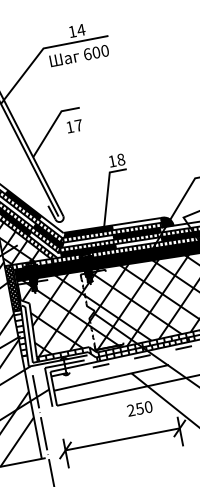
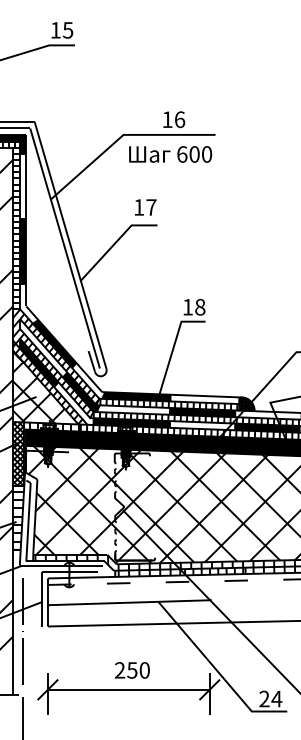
text: (80, 29) -> (179, 119), 14 -> 16
text: (74, 126) -> (145, 207), moved
text: (139, 408) -> (132, 670), moved

